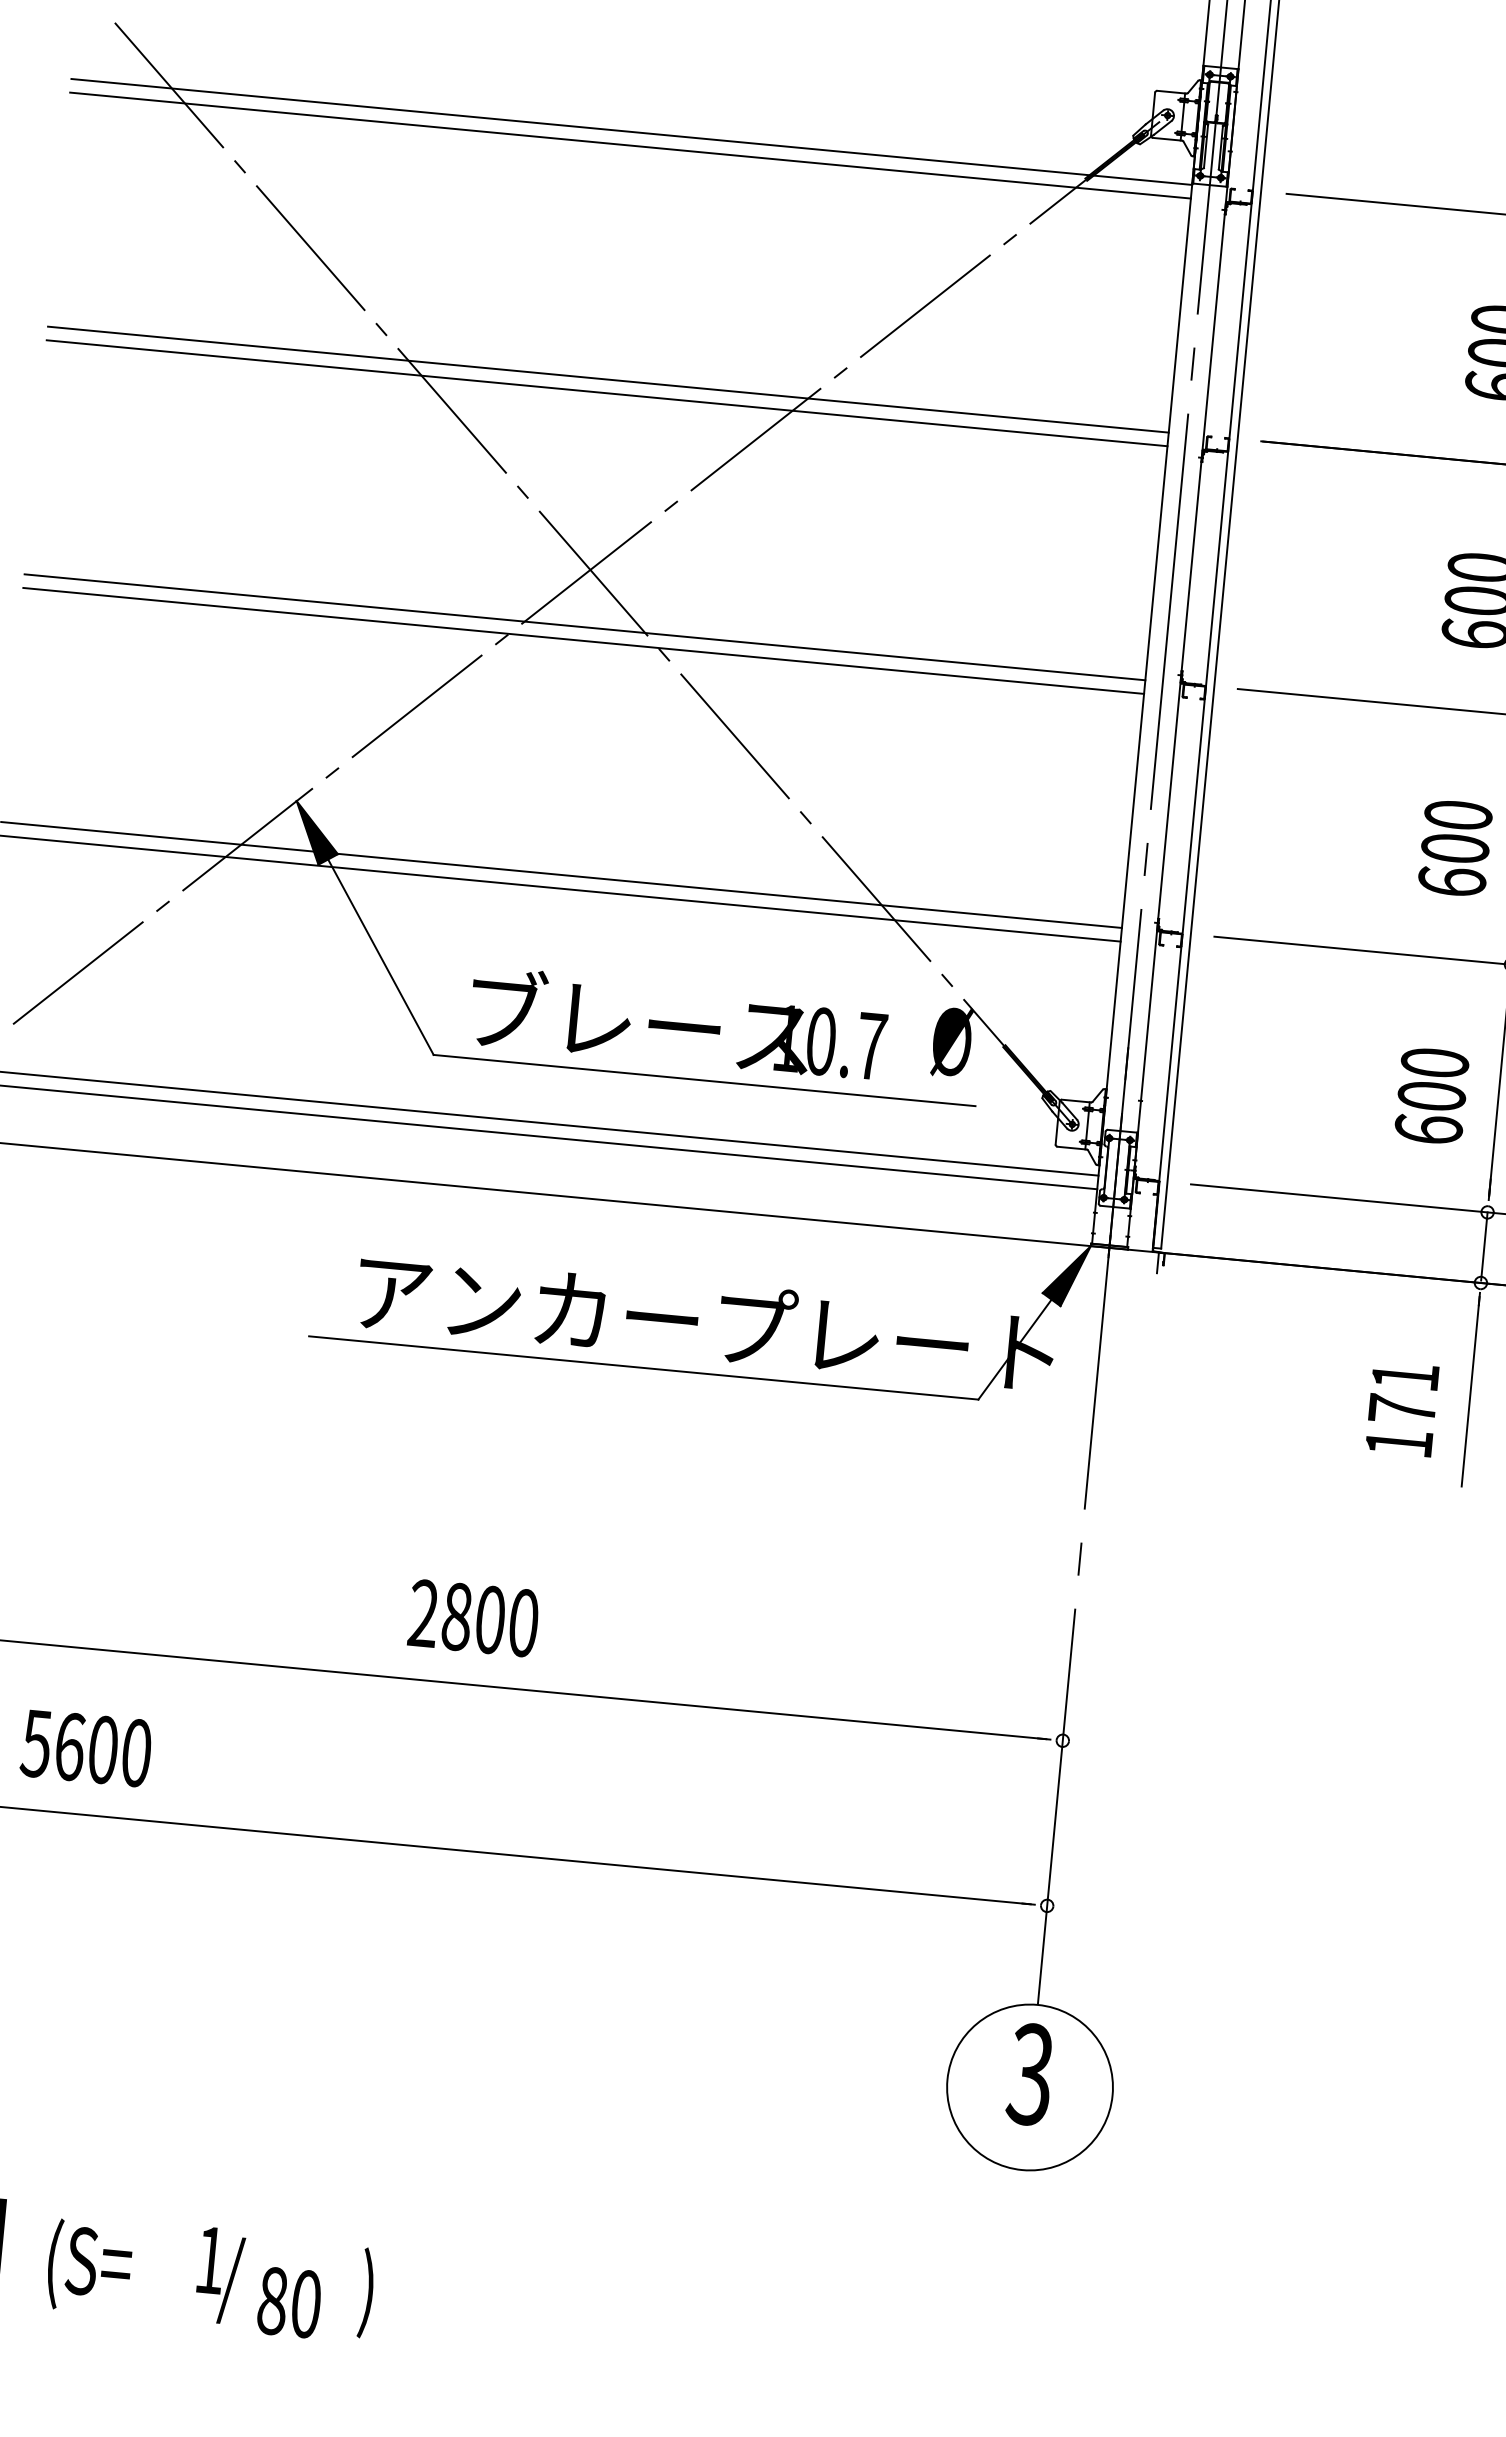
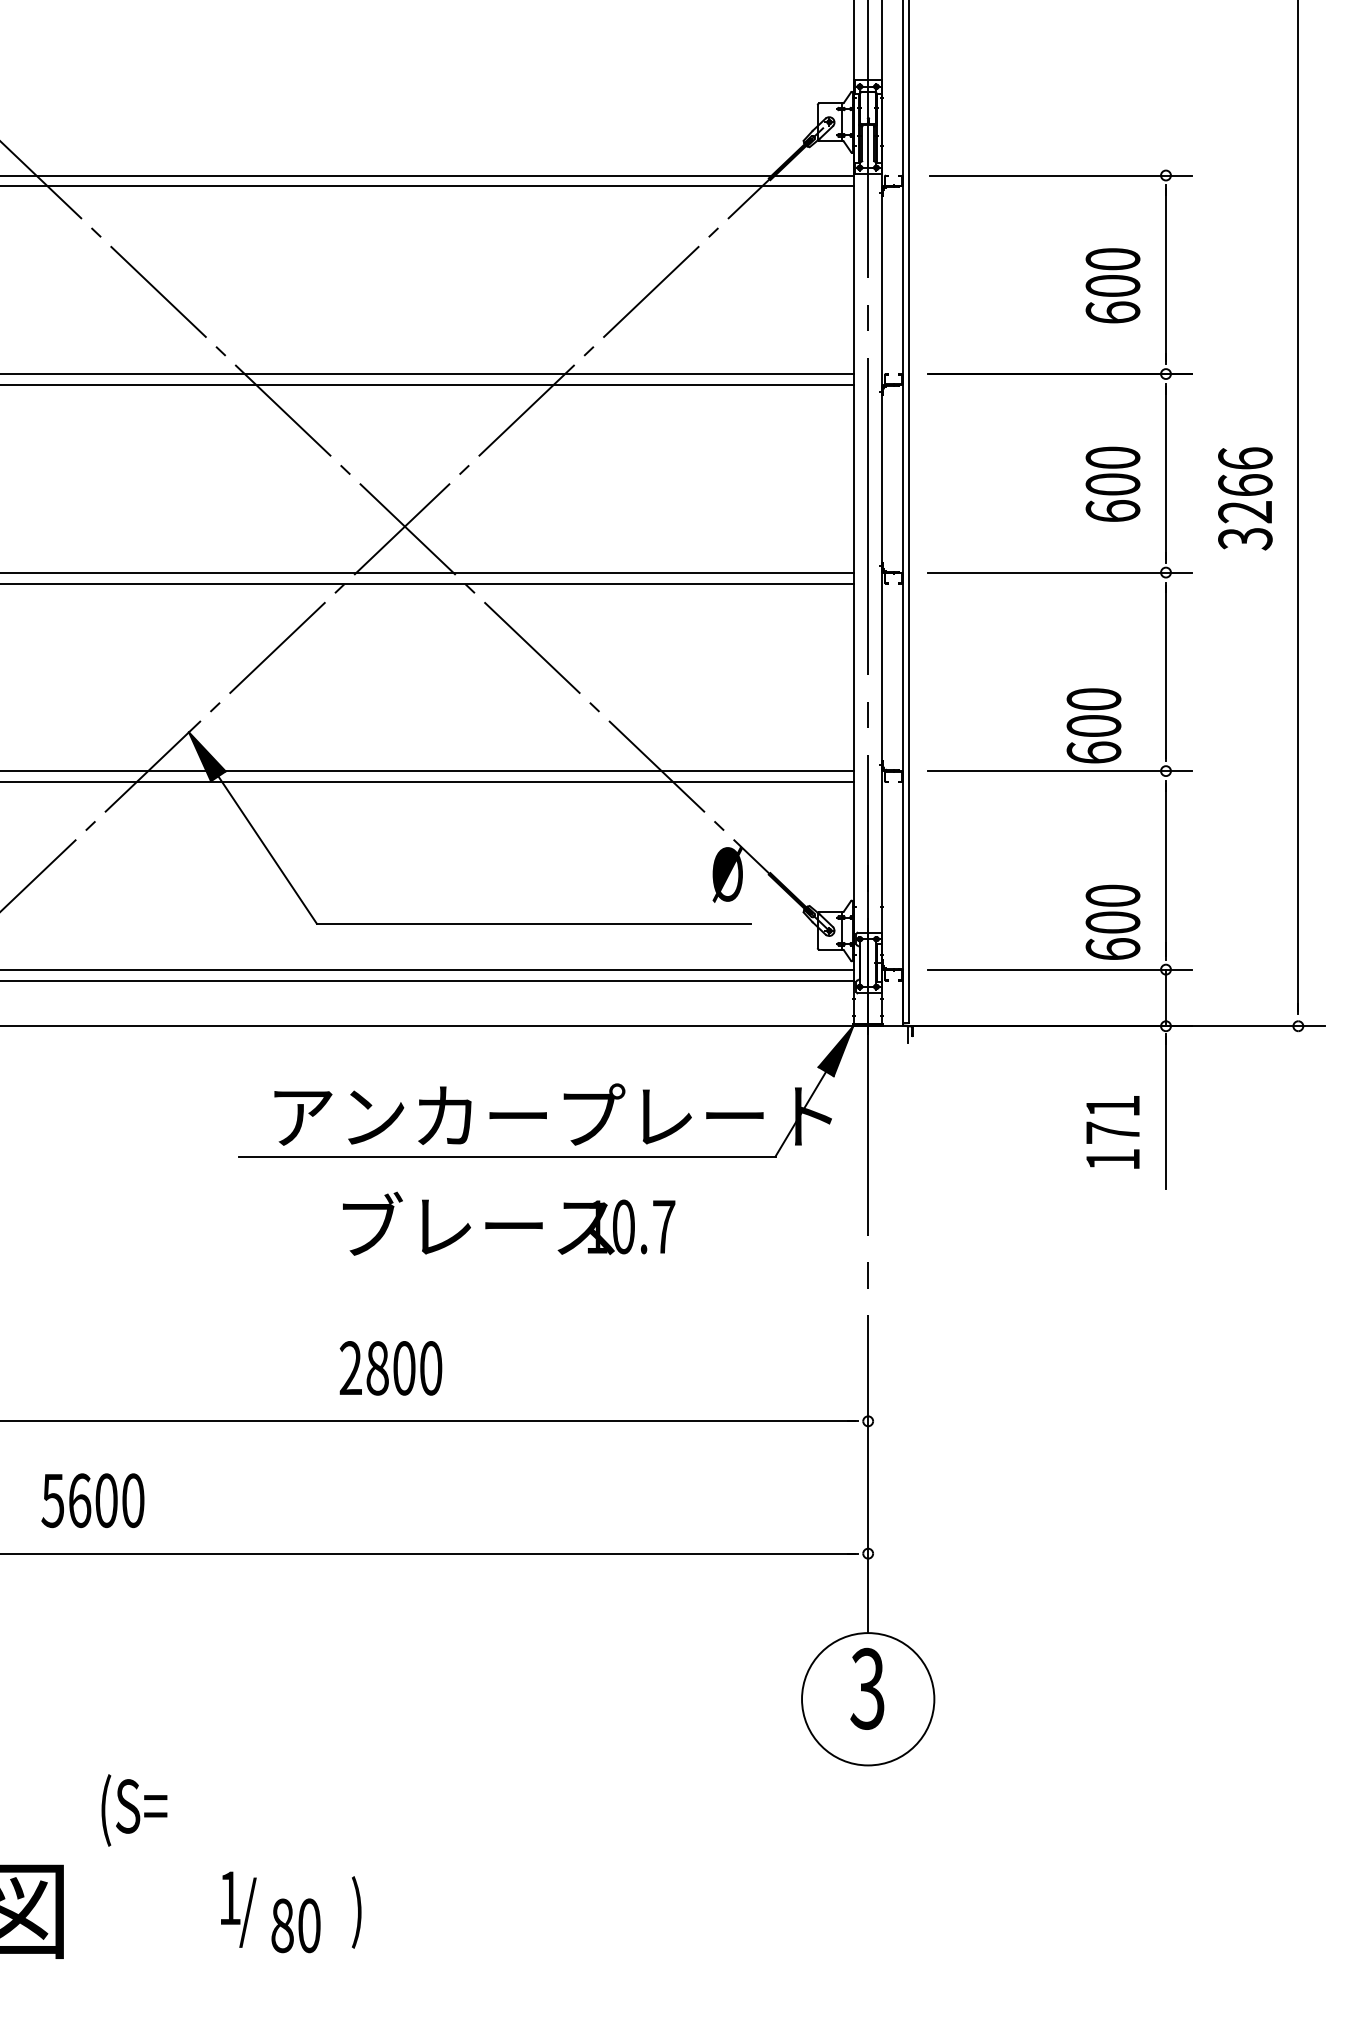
text: (1454, 847) -> (1093, 725), moved
text: (679, 1023) -> (509, 1223), moved
text: (1431, 1094) -> (1112, 921), moved
text: (89, 2267) -> (134, 1810), moved

